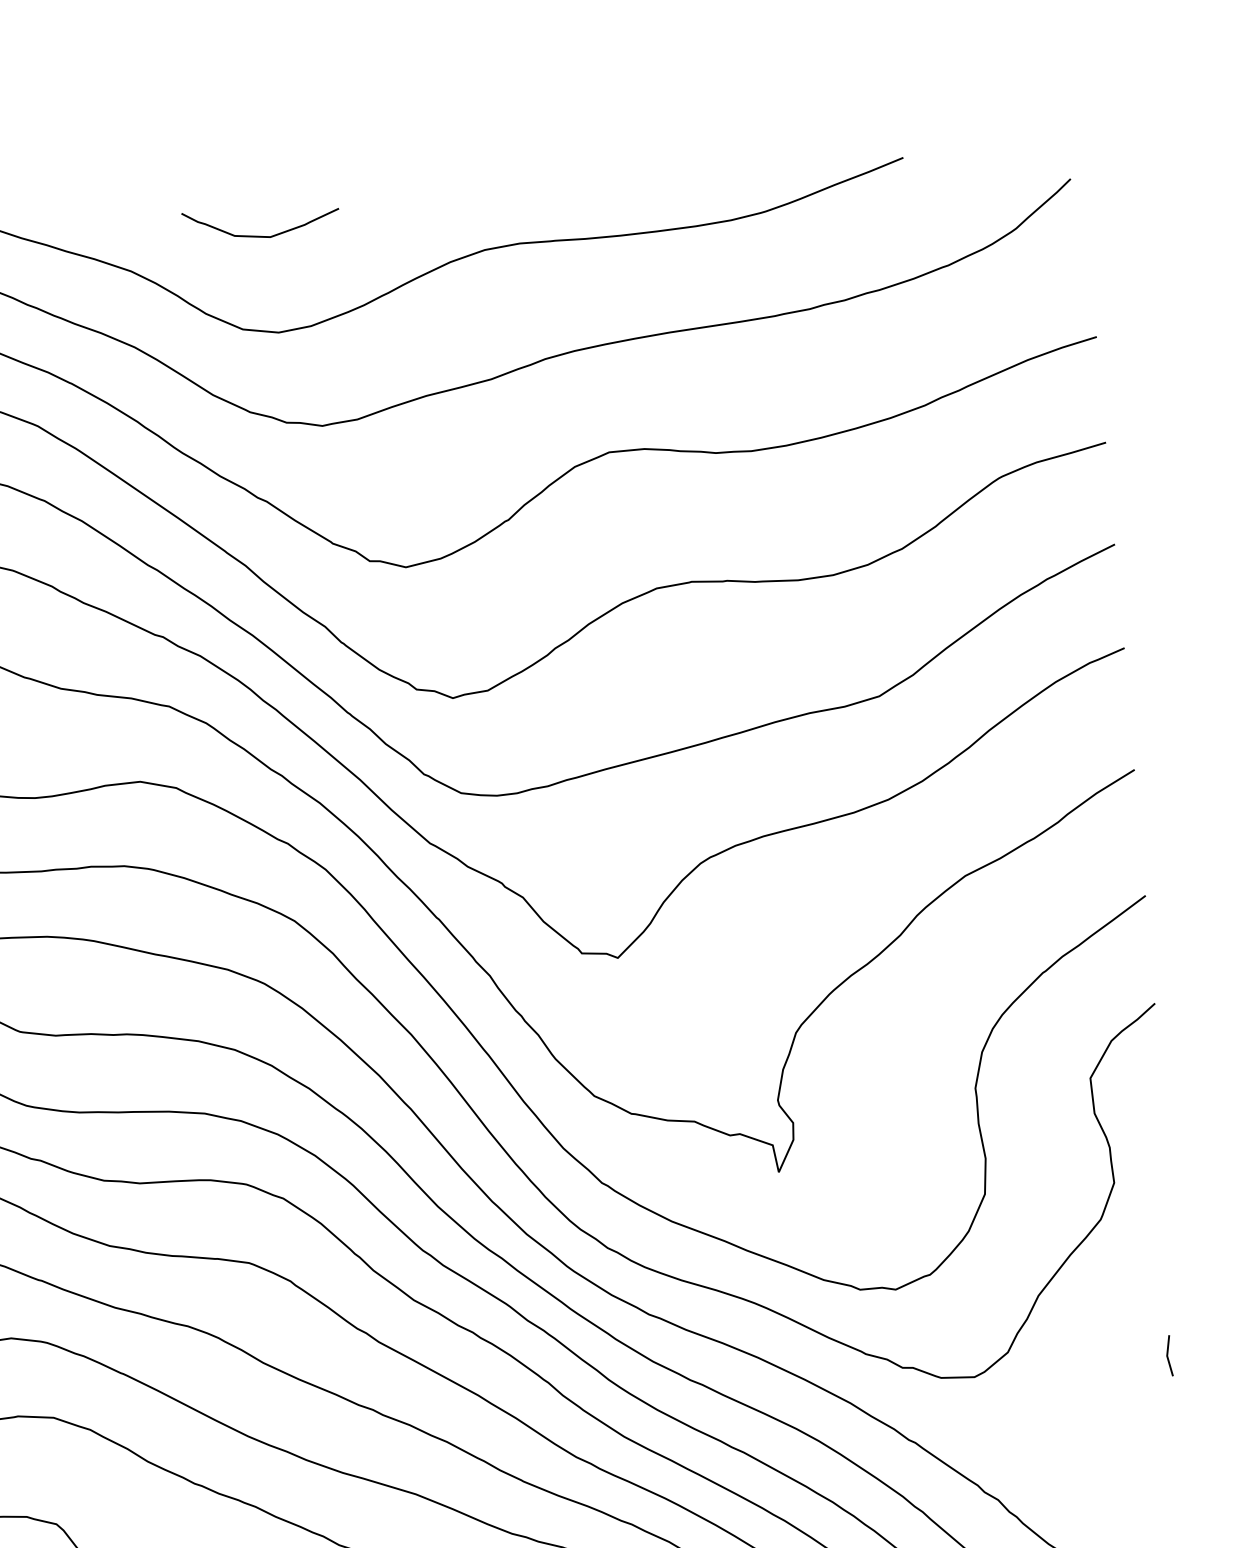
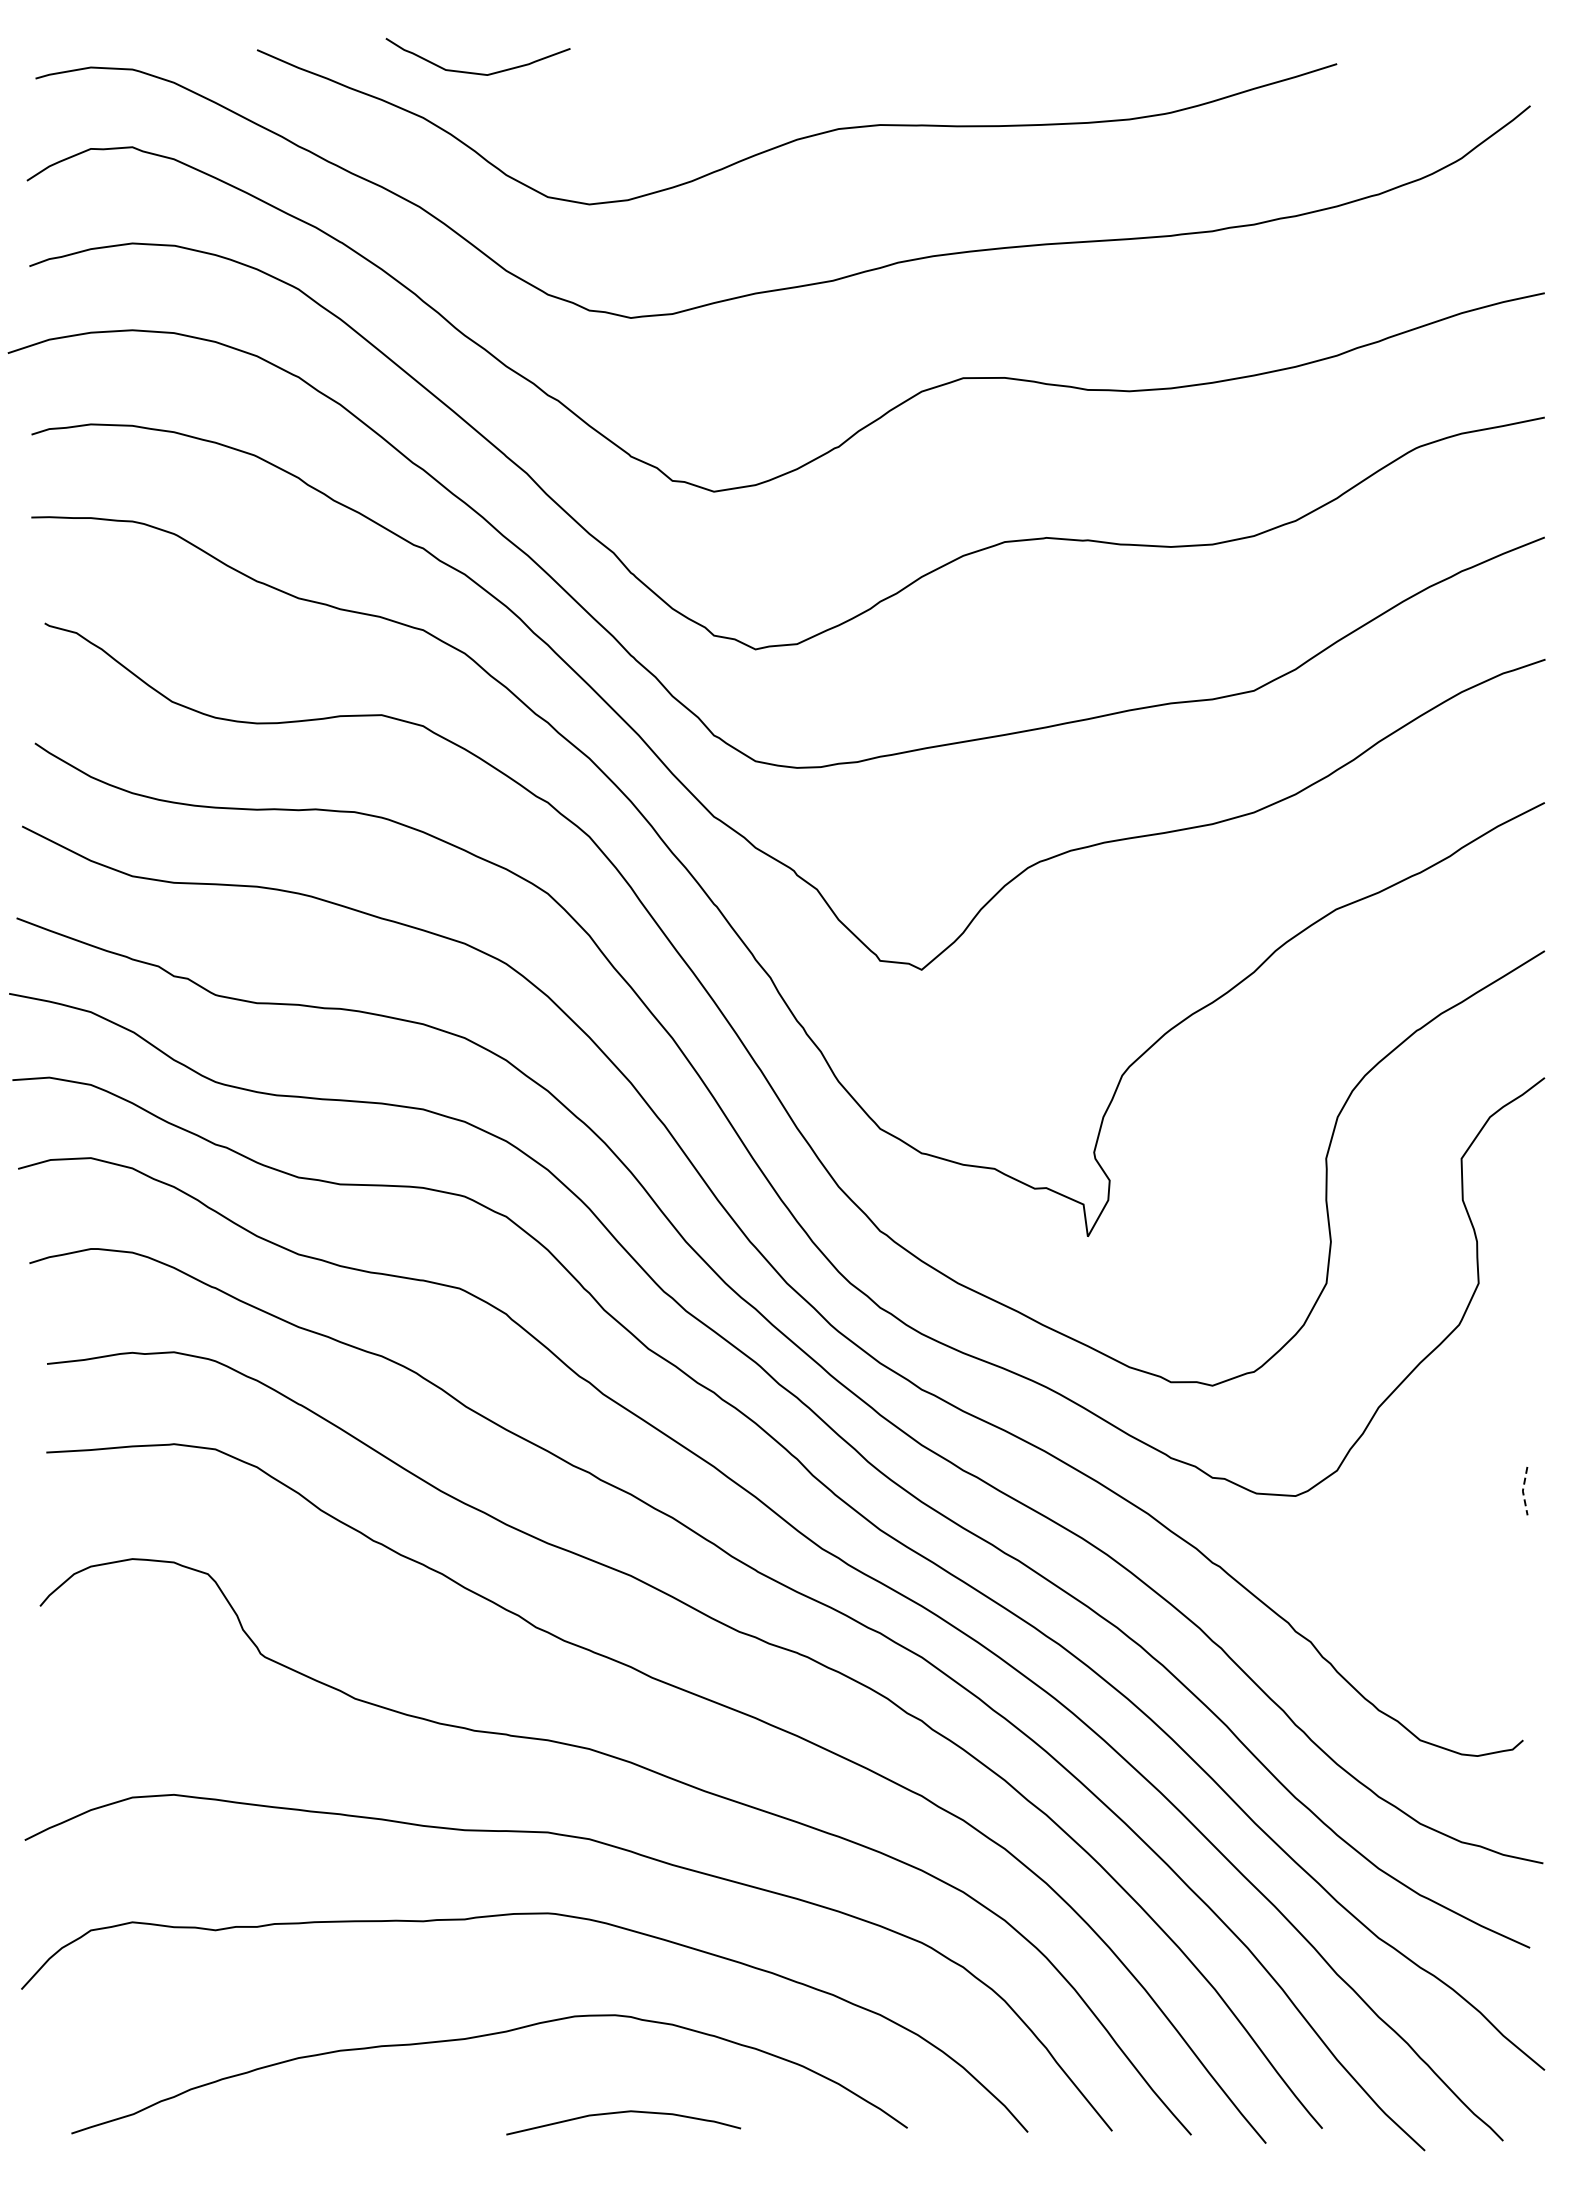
curve: (260, 235) -> (476, 72), moved
line: (1166, 1356) -> (1522, 1491), solid -> dashed

